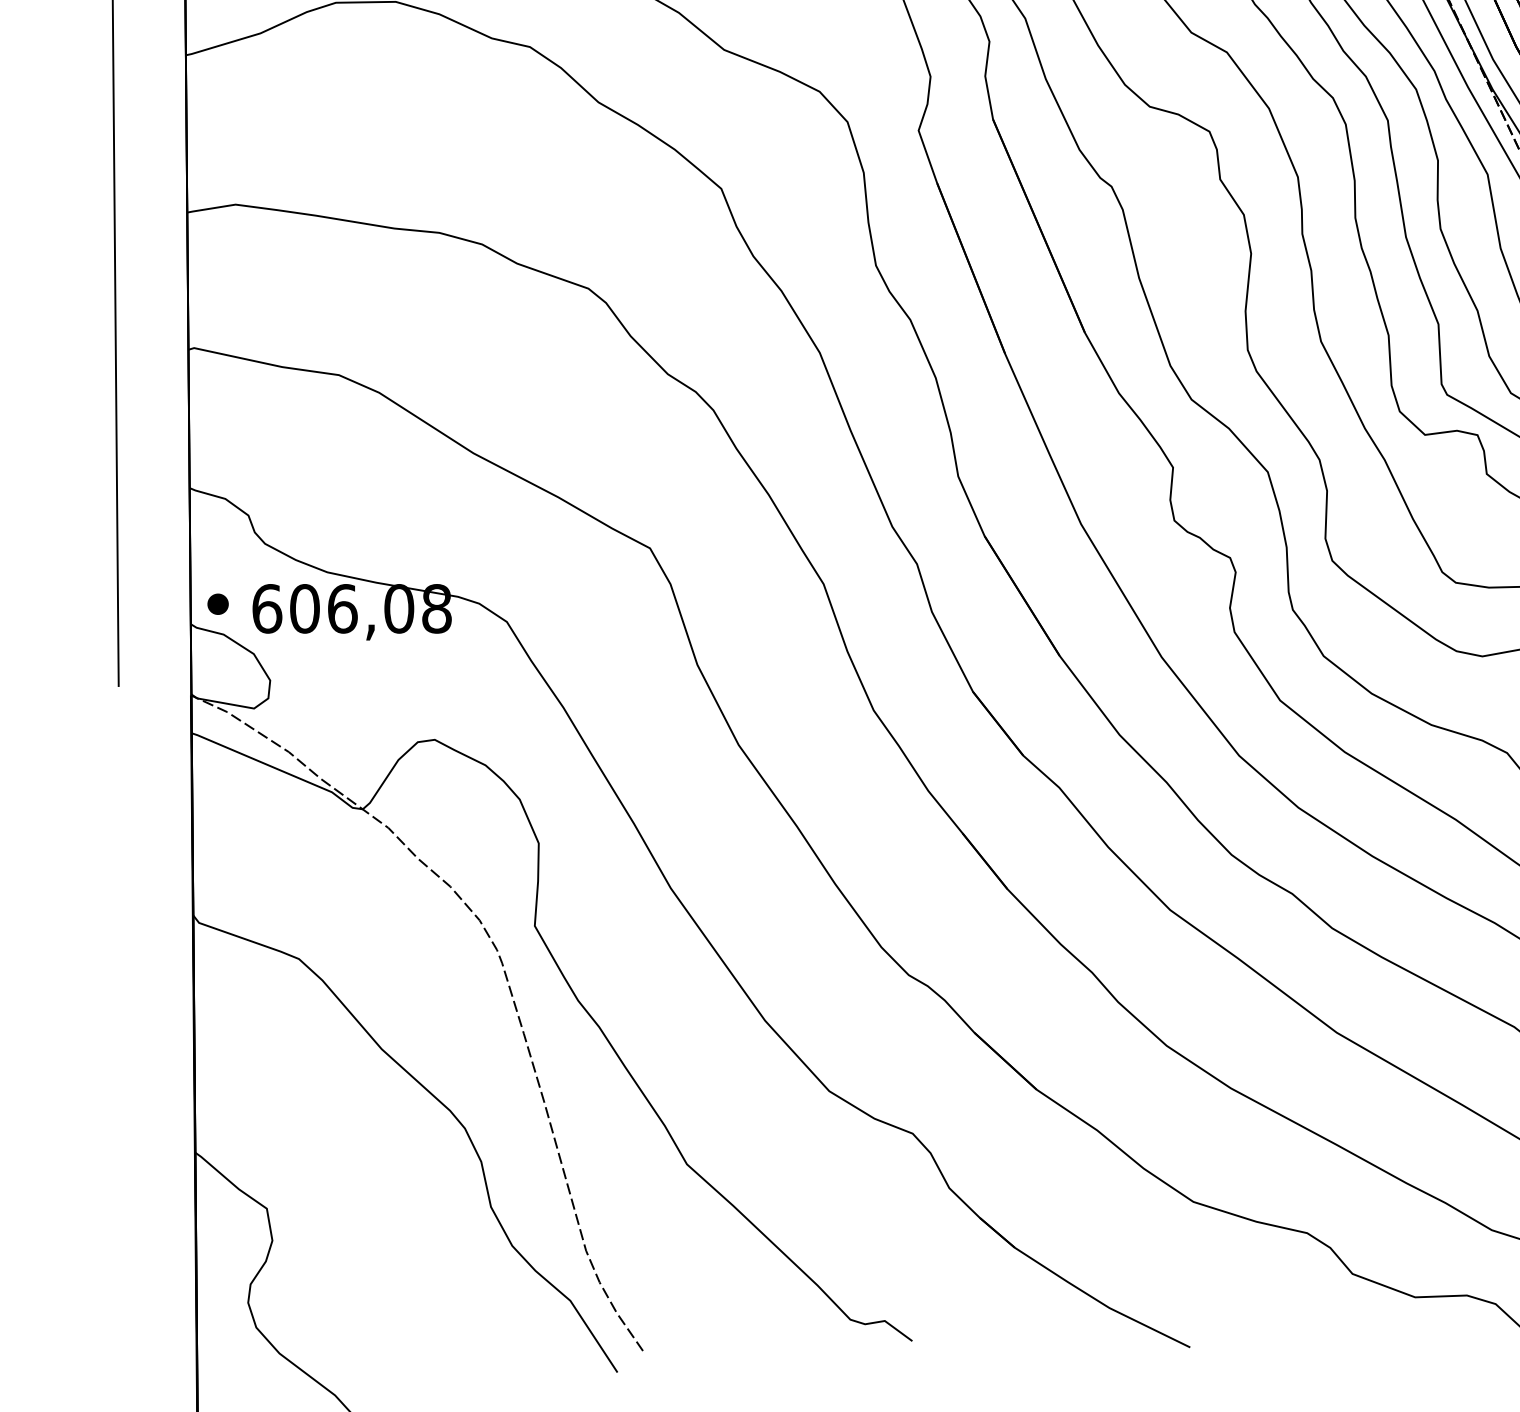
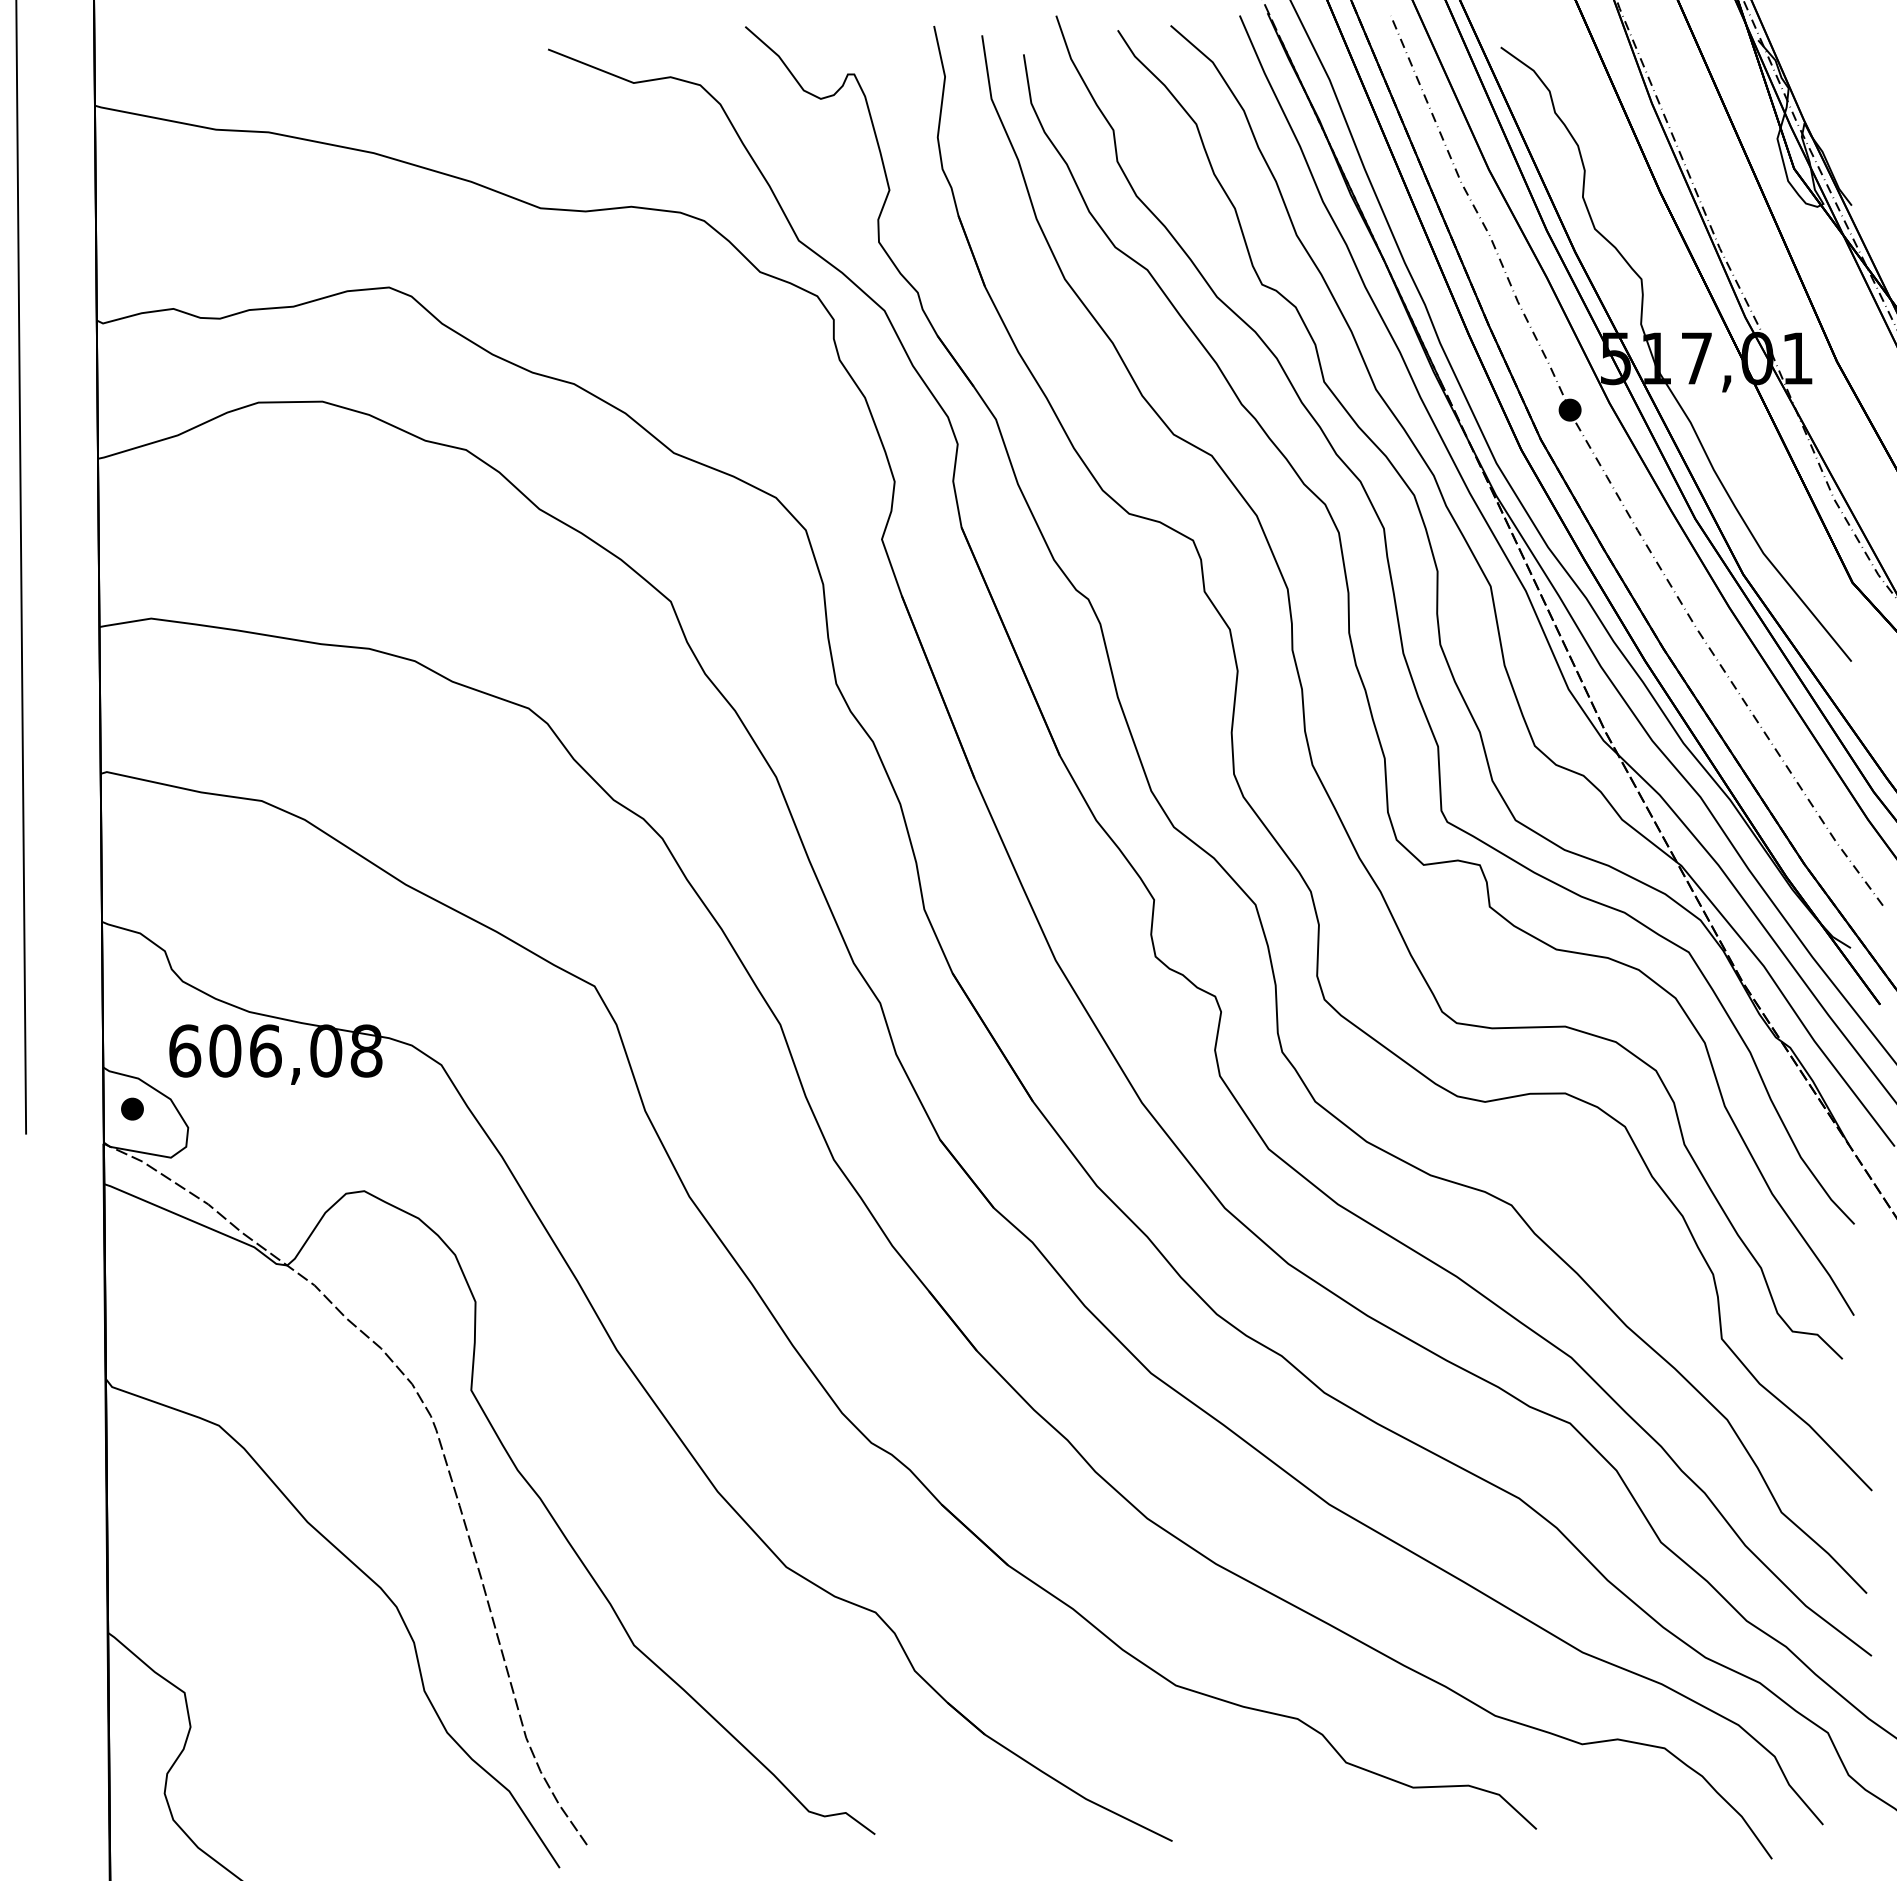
part: (218, 603) -> (132, 1108), moved

